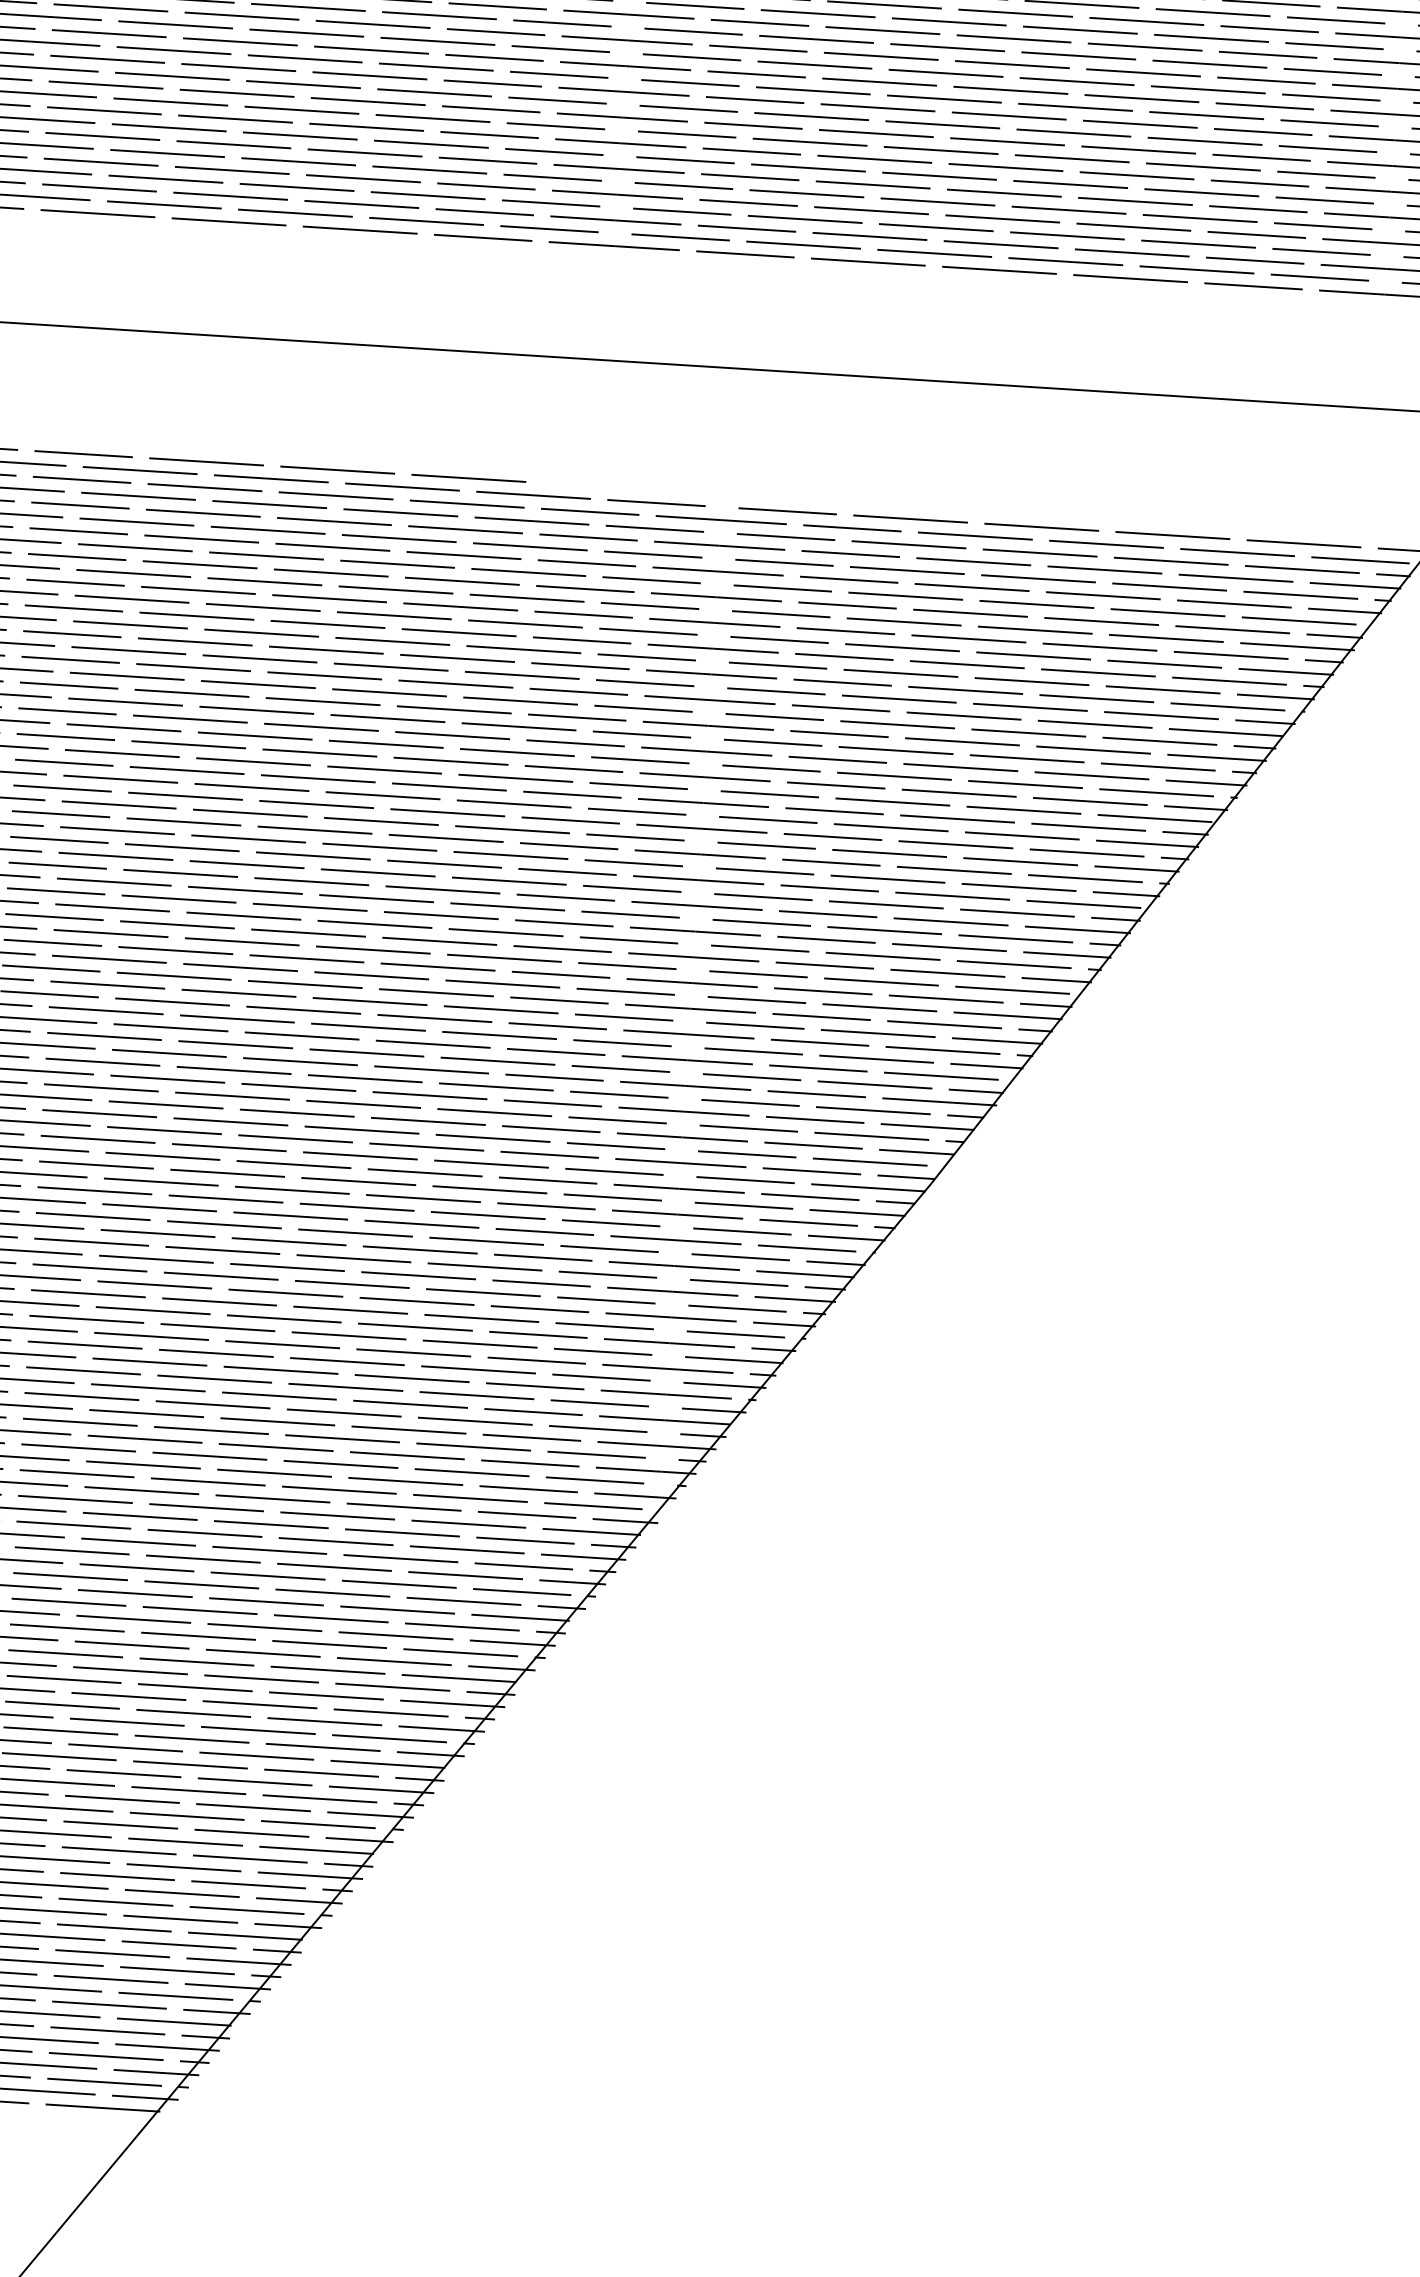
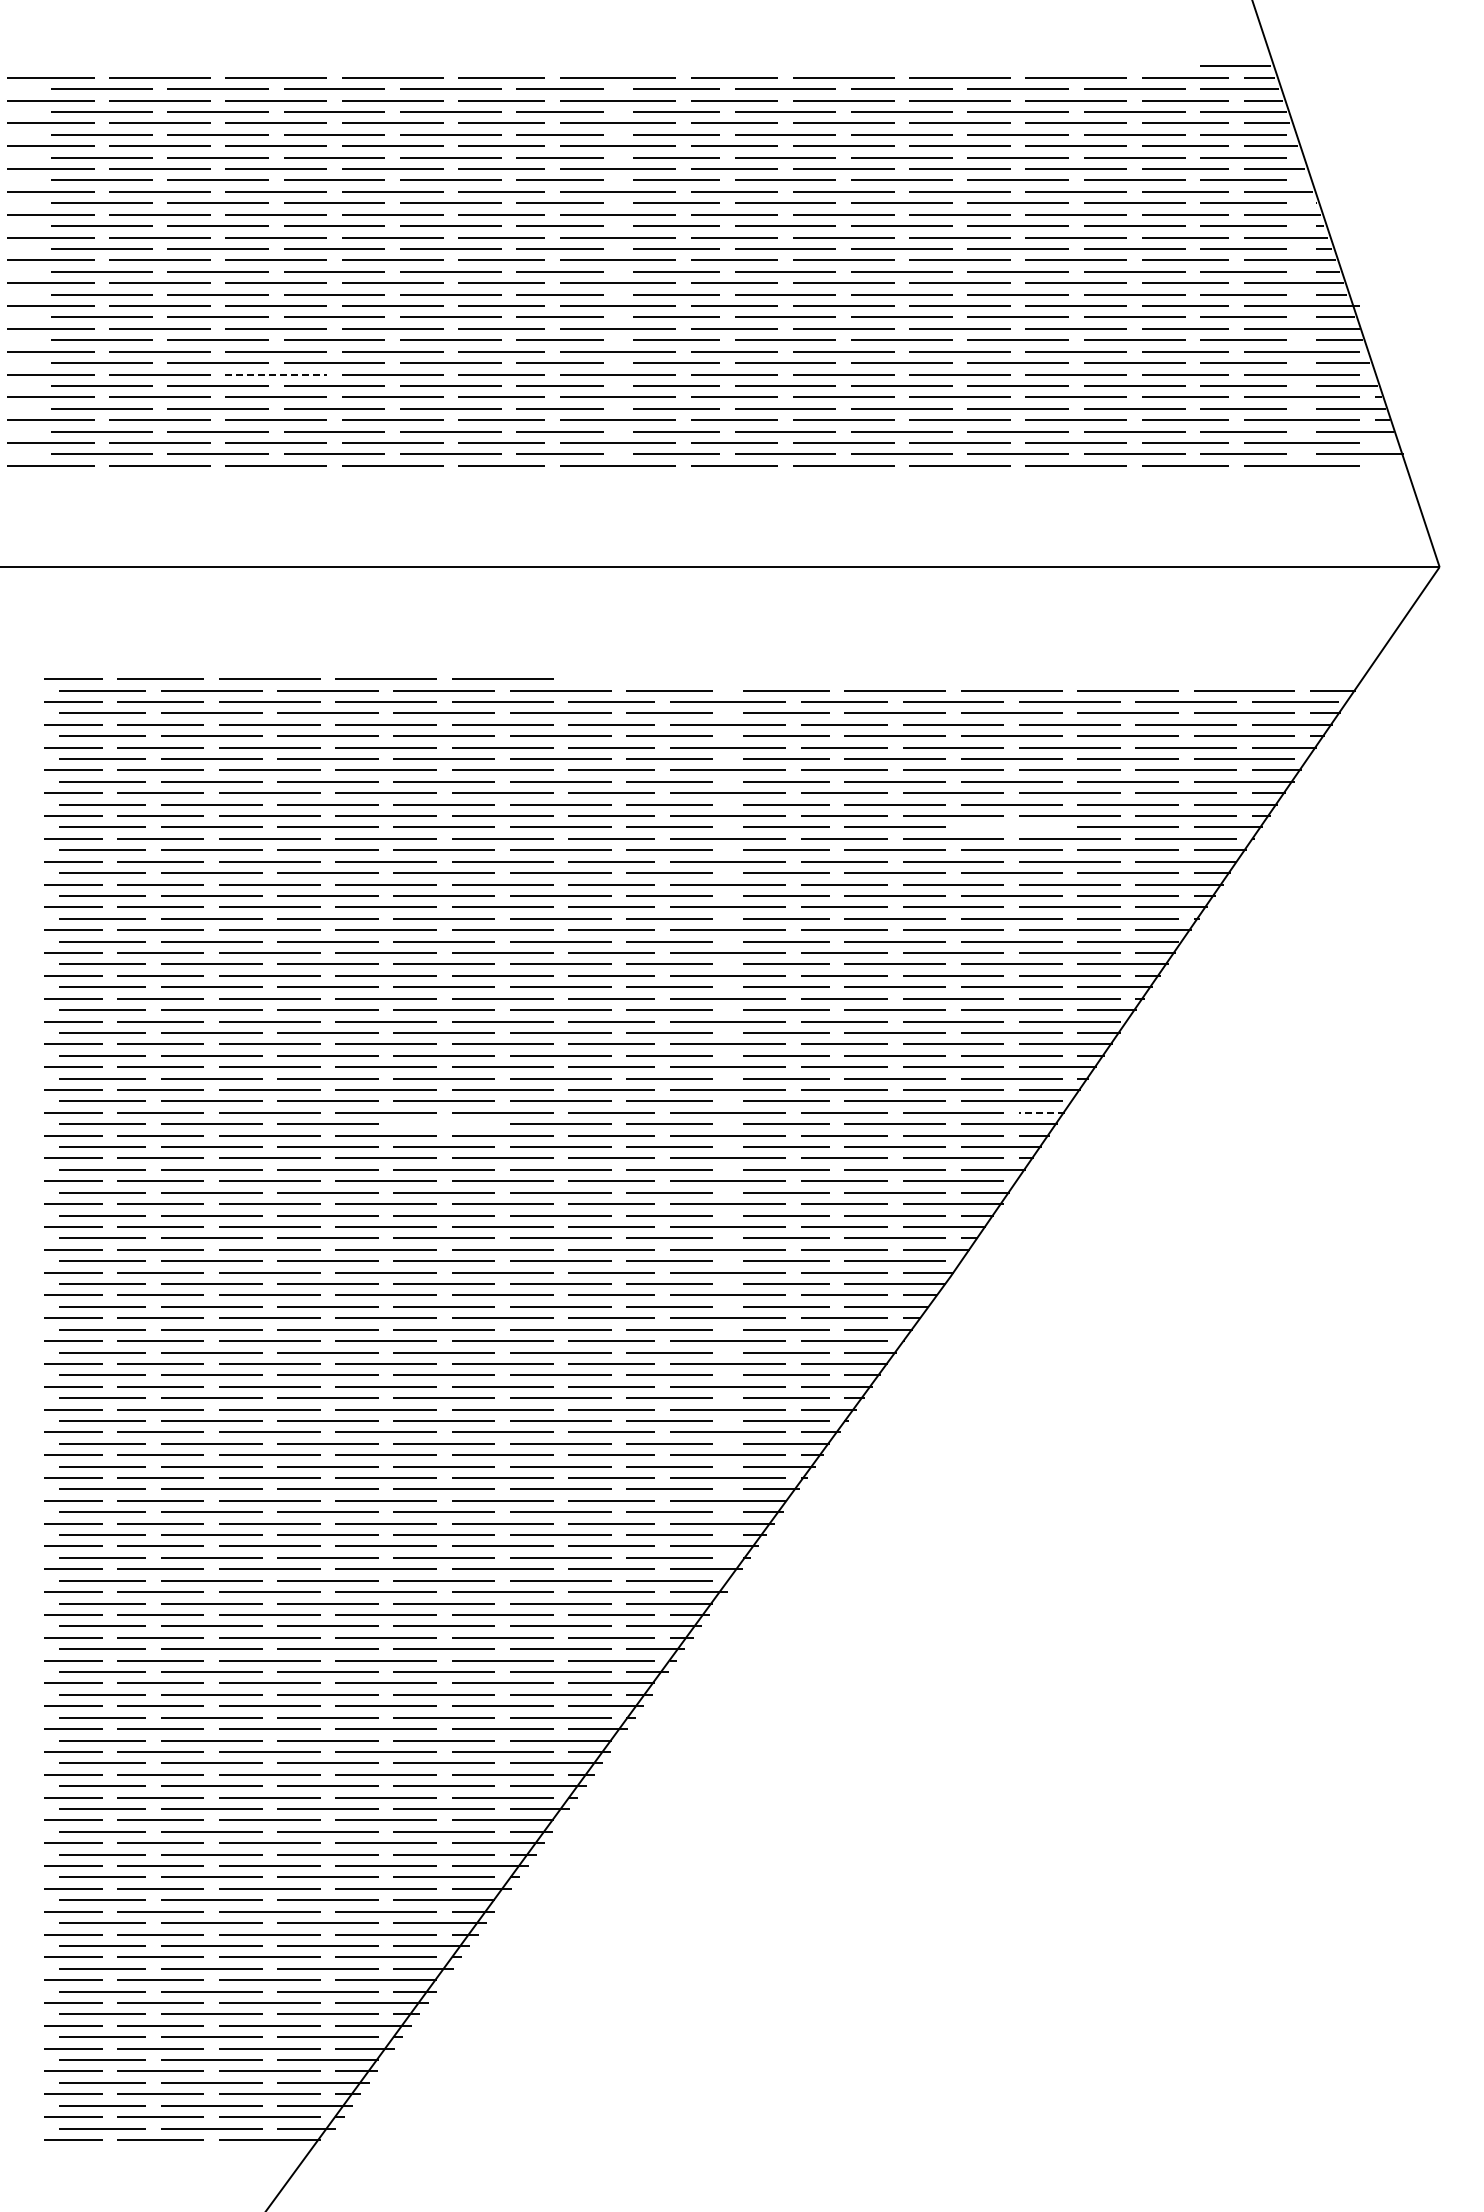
line: (235, 119) -> (276, 374), solid -> dashed
line: (1031, 680) -> (1011, 826), removed
line: (370, 974) -> (443, 1123), removed
line: (1045, 1004) -> (1041, 1112), solid -> dashed

